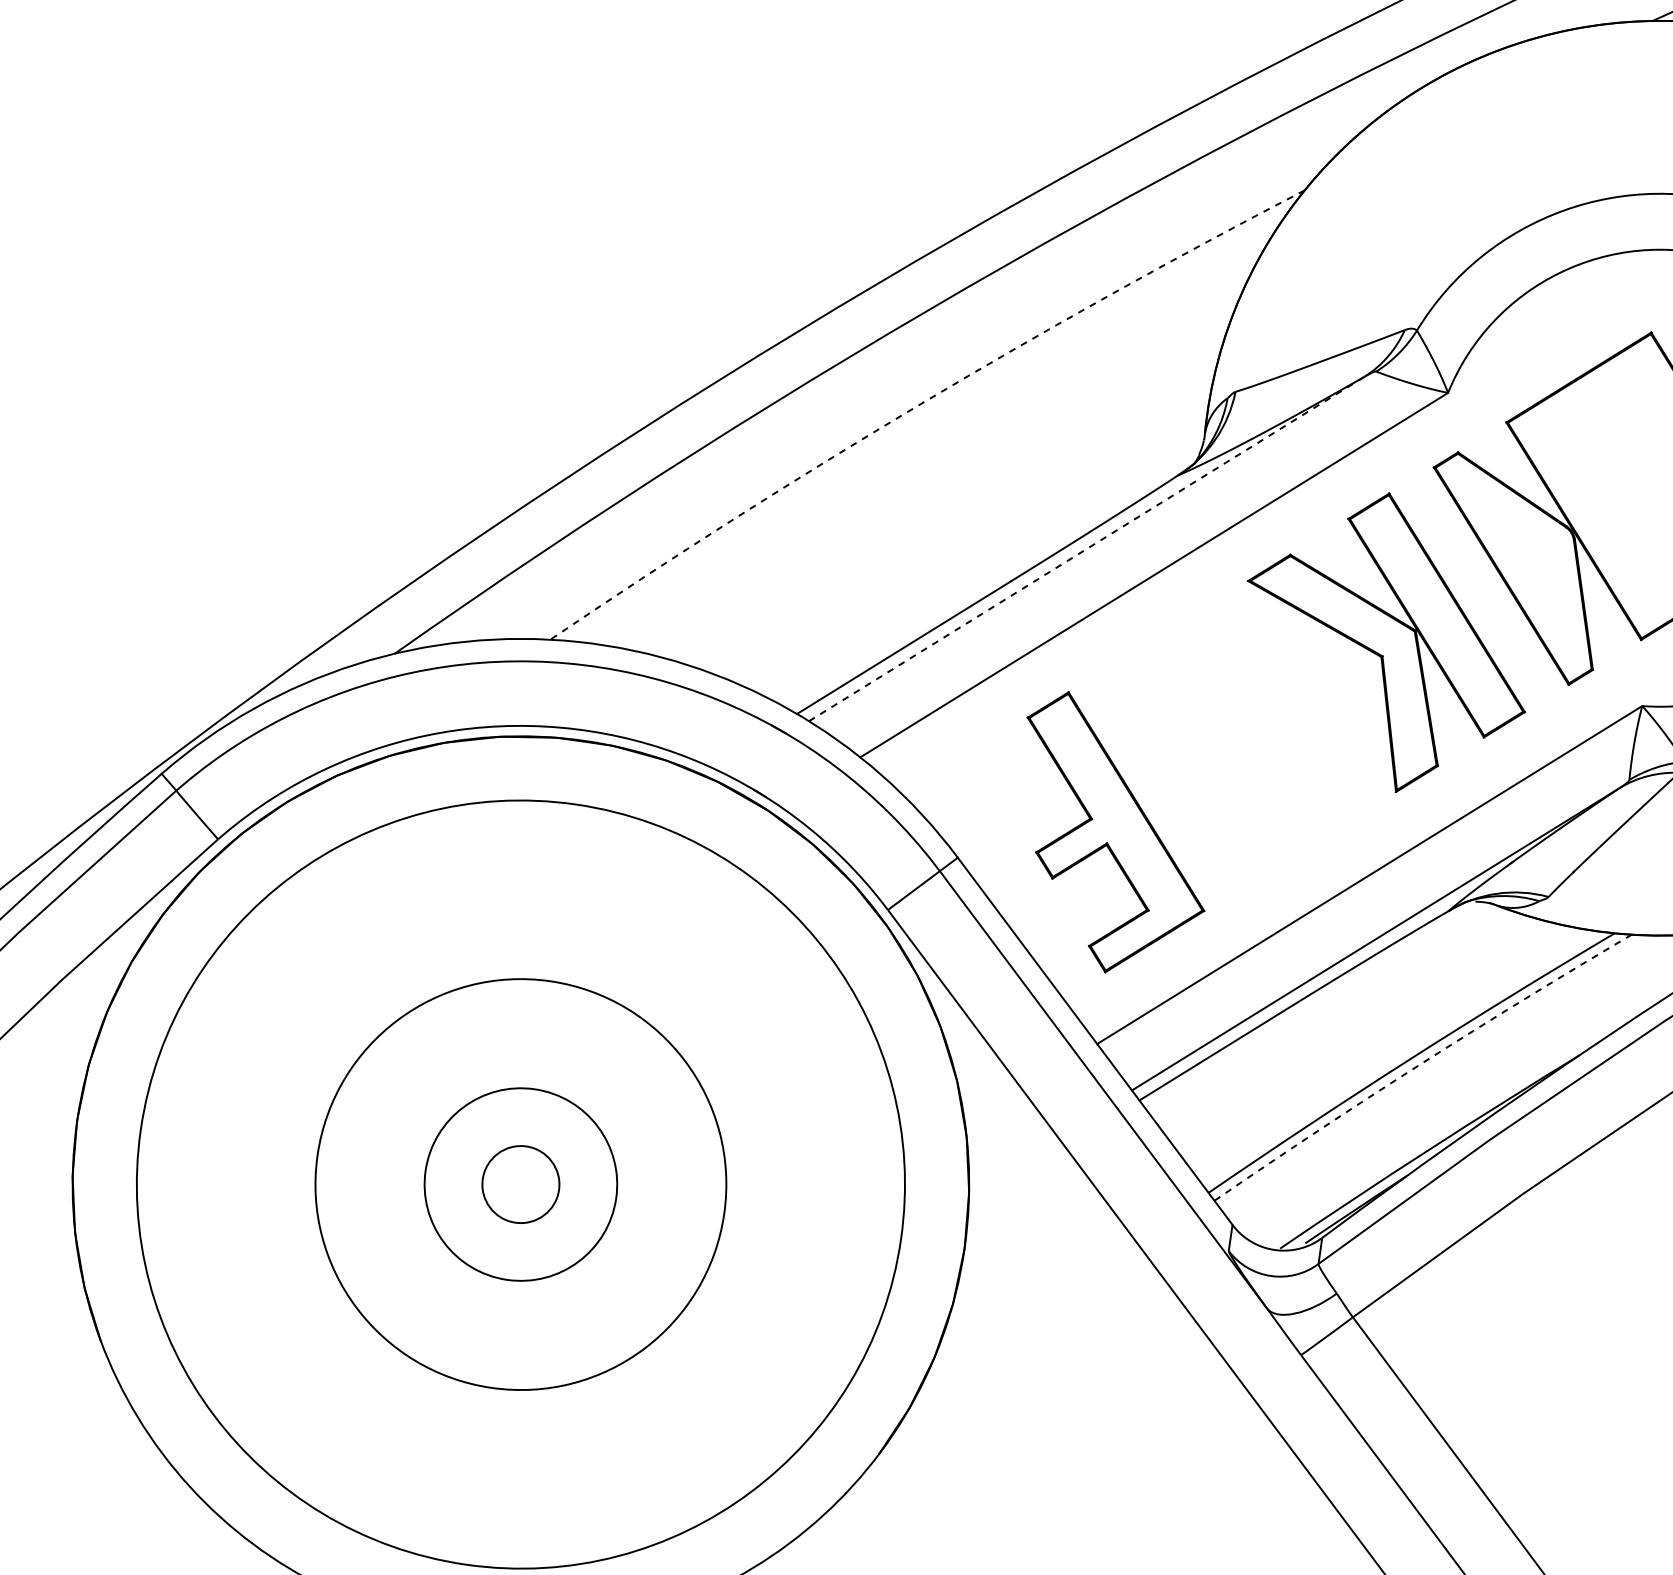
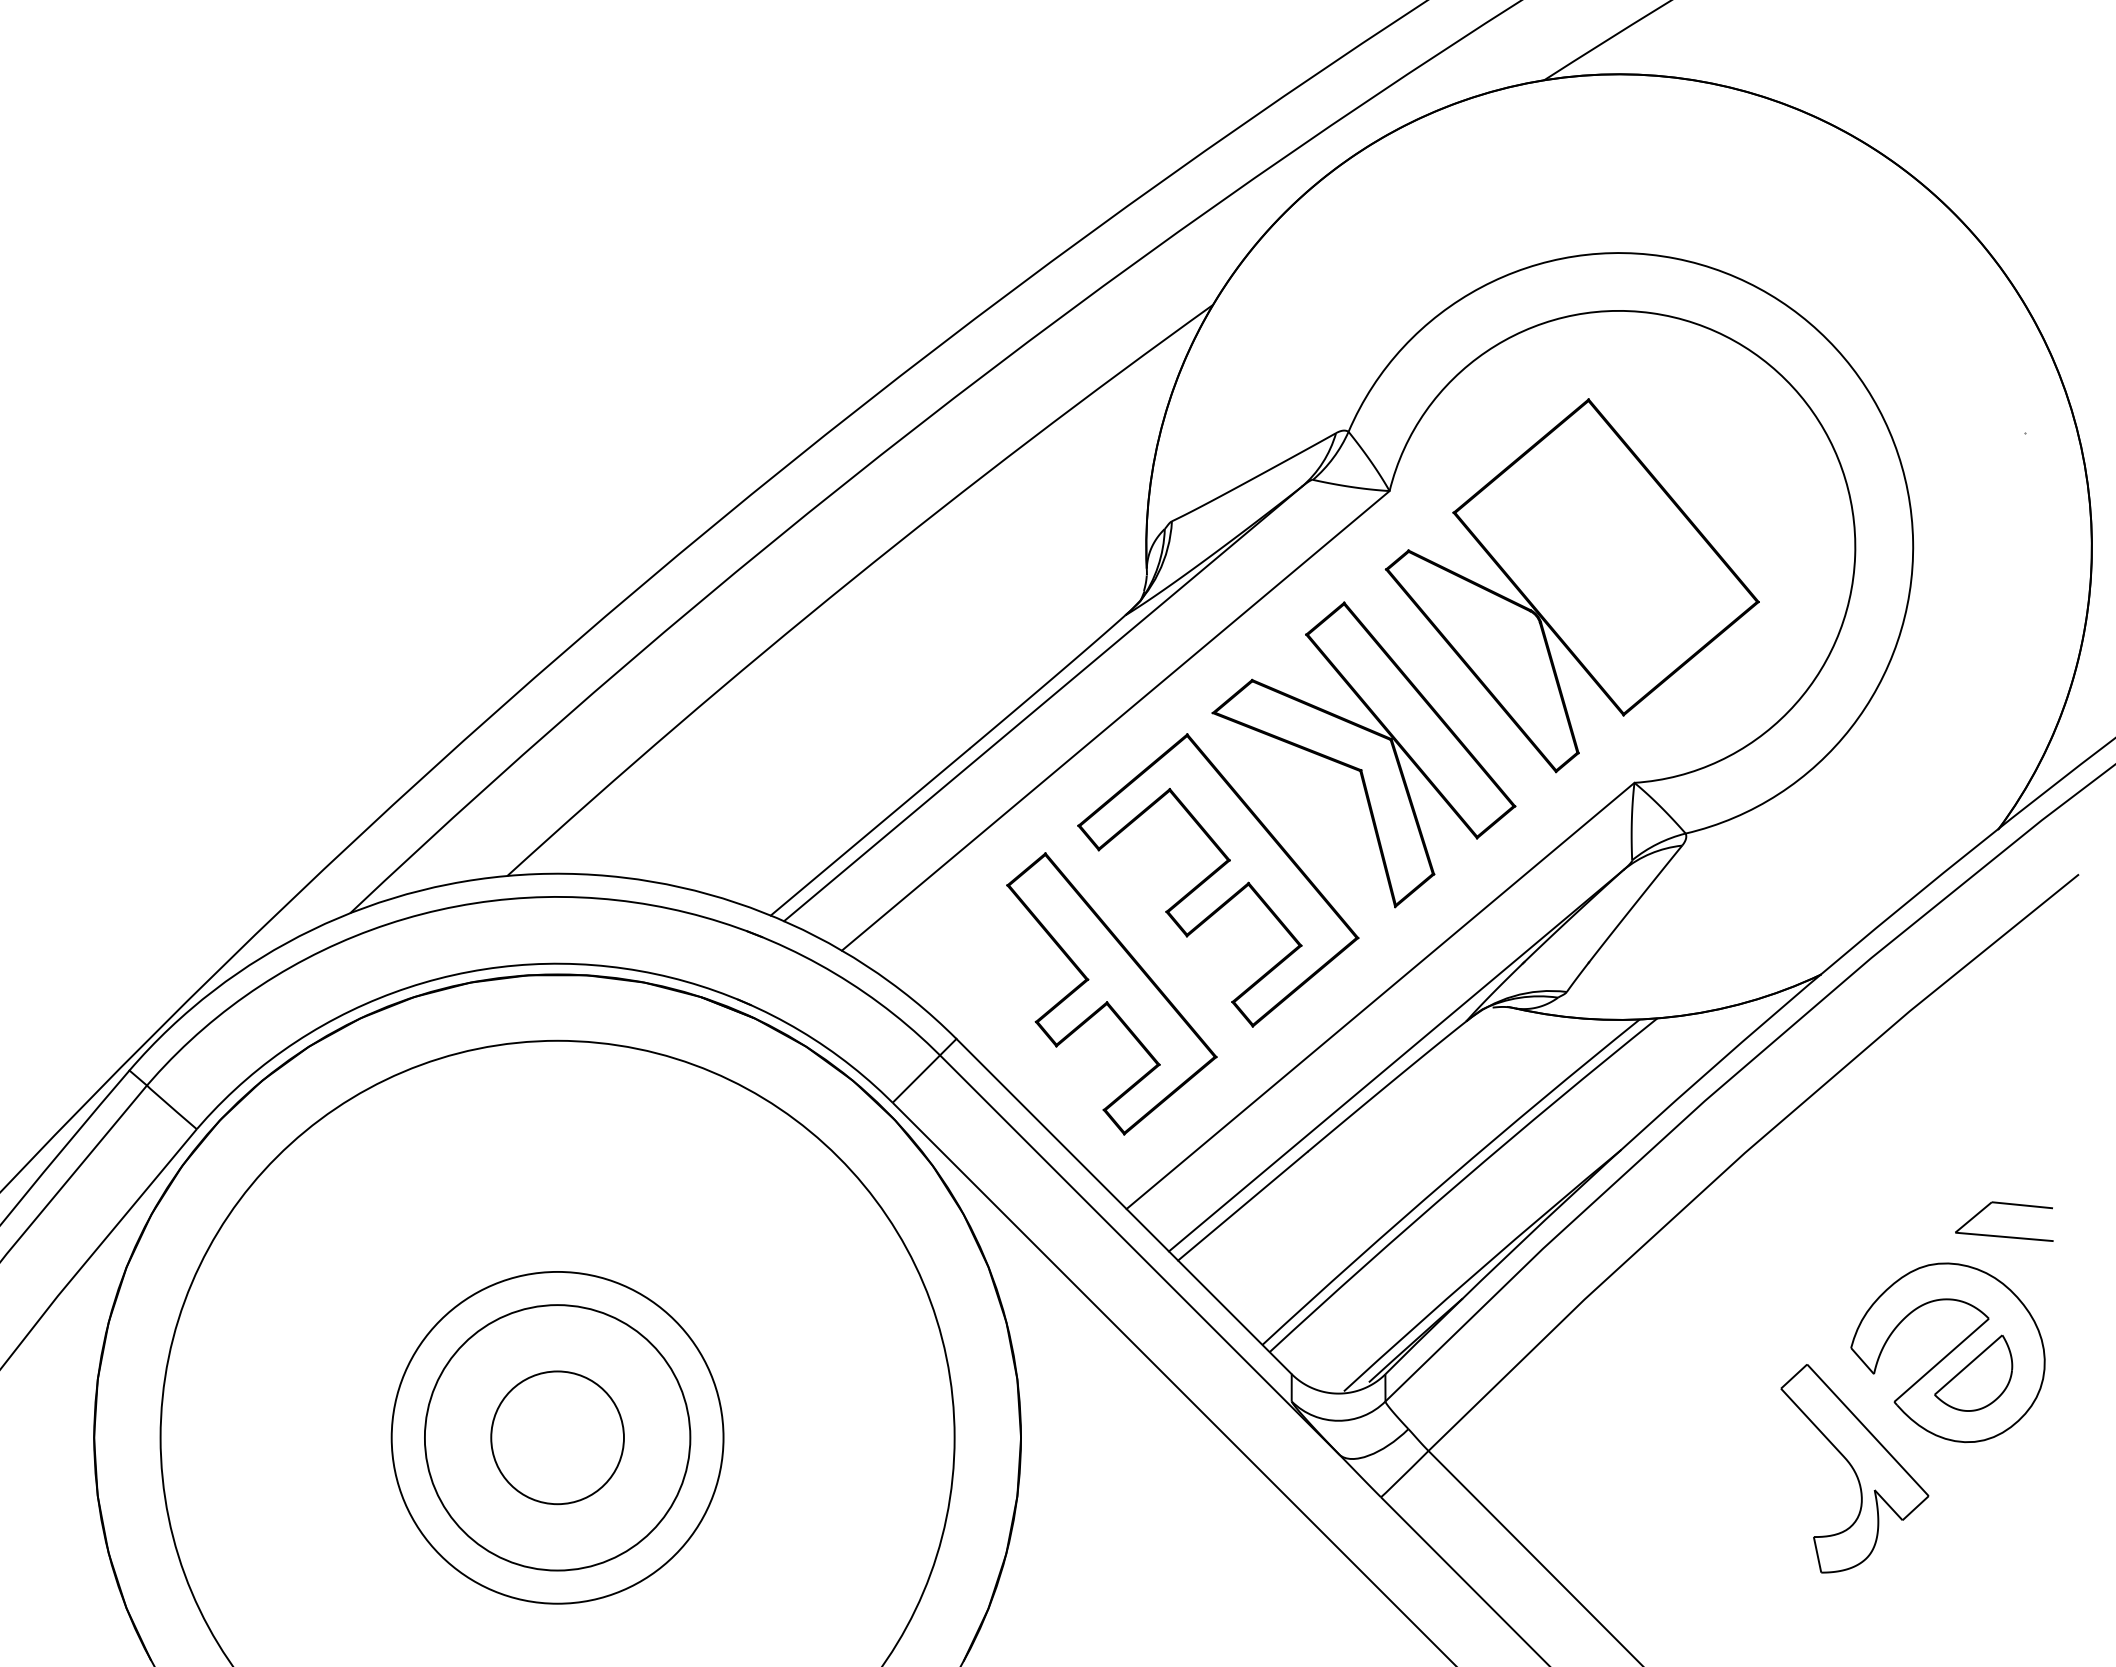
arc: (920, 404) -> (851, 580), dashed -> solid
line: (1087, 548) -> (1043, 703), dashed -> solid
part: (1230, 742) -> (1218, 880), added
arc: (1420, 1063) -> (1460, 1181), dashed -> solid
circle: (520, 1184) -> (557, 1437), size x0.62
circle: (520, 1184) -> (557, 1437), size x1.67
circle: (520, 1184) -> (557, 1437), size x1.67

